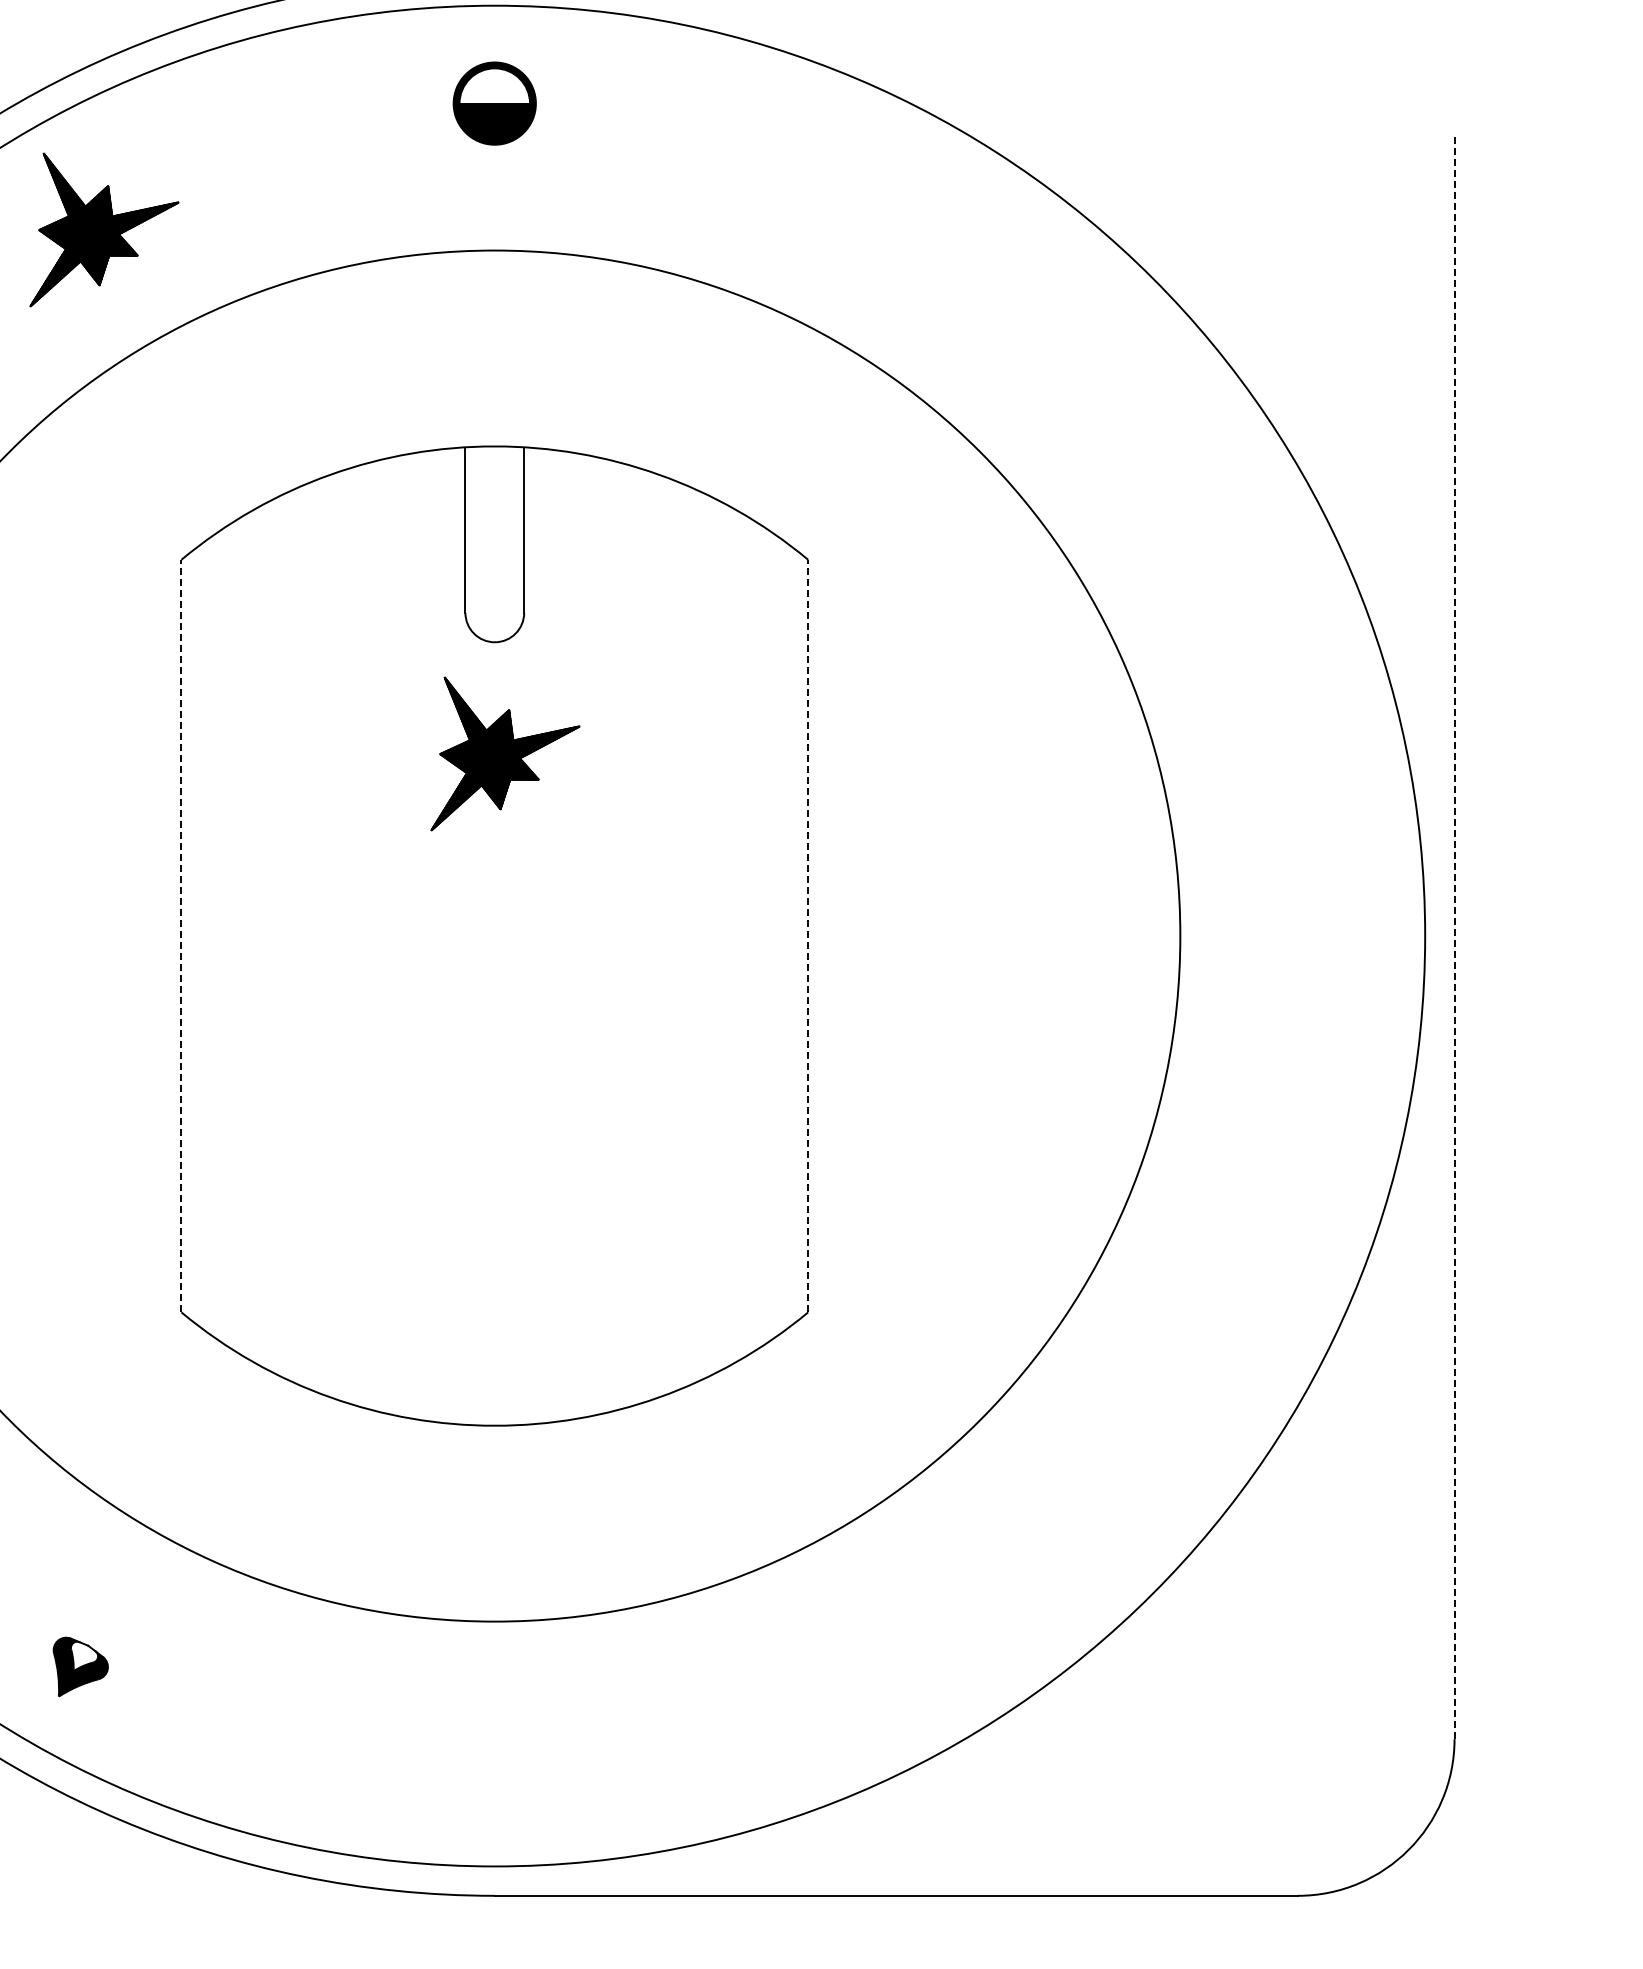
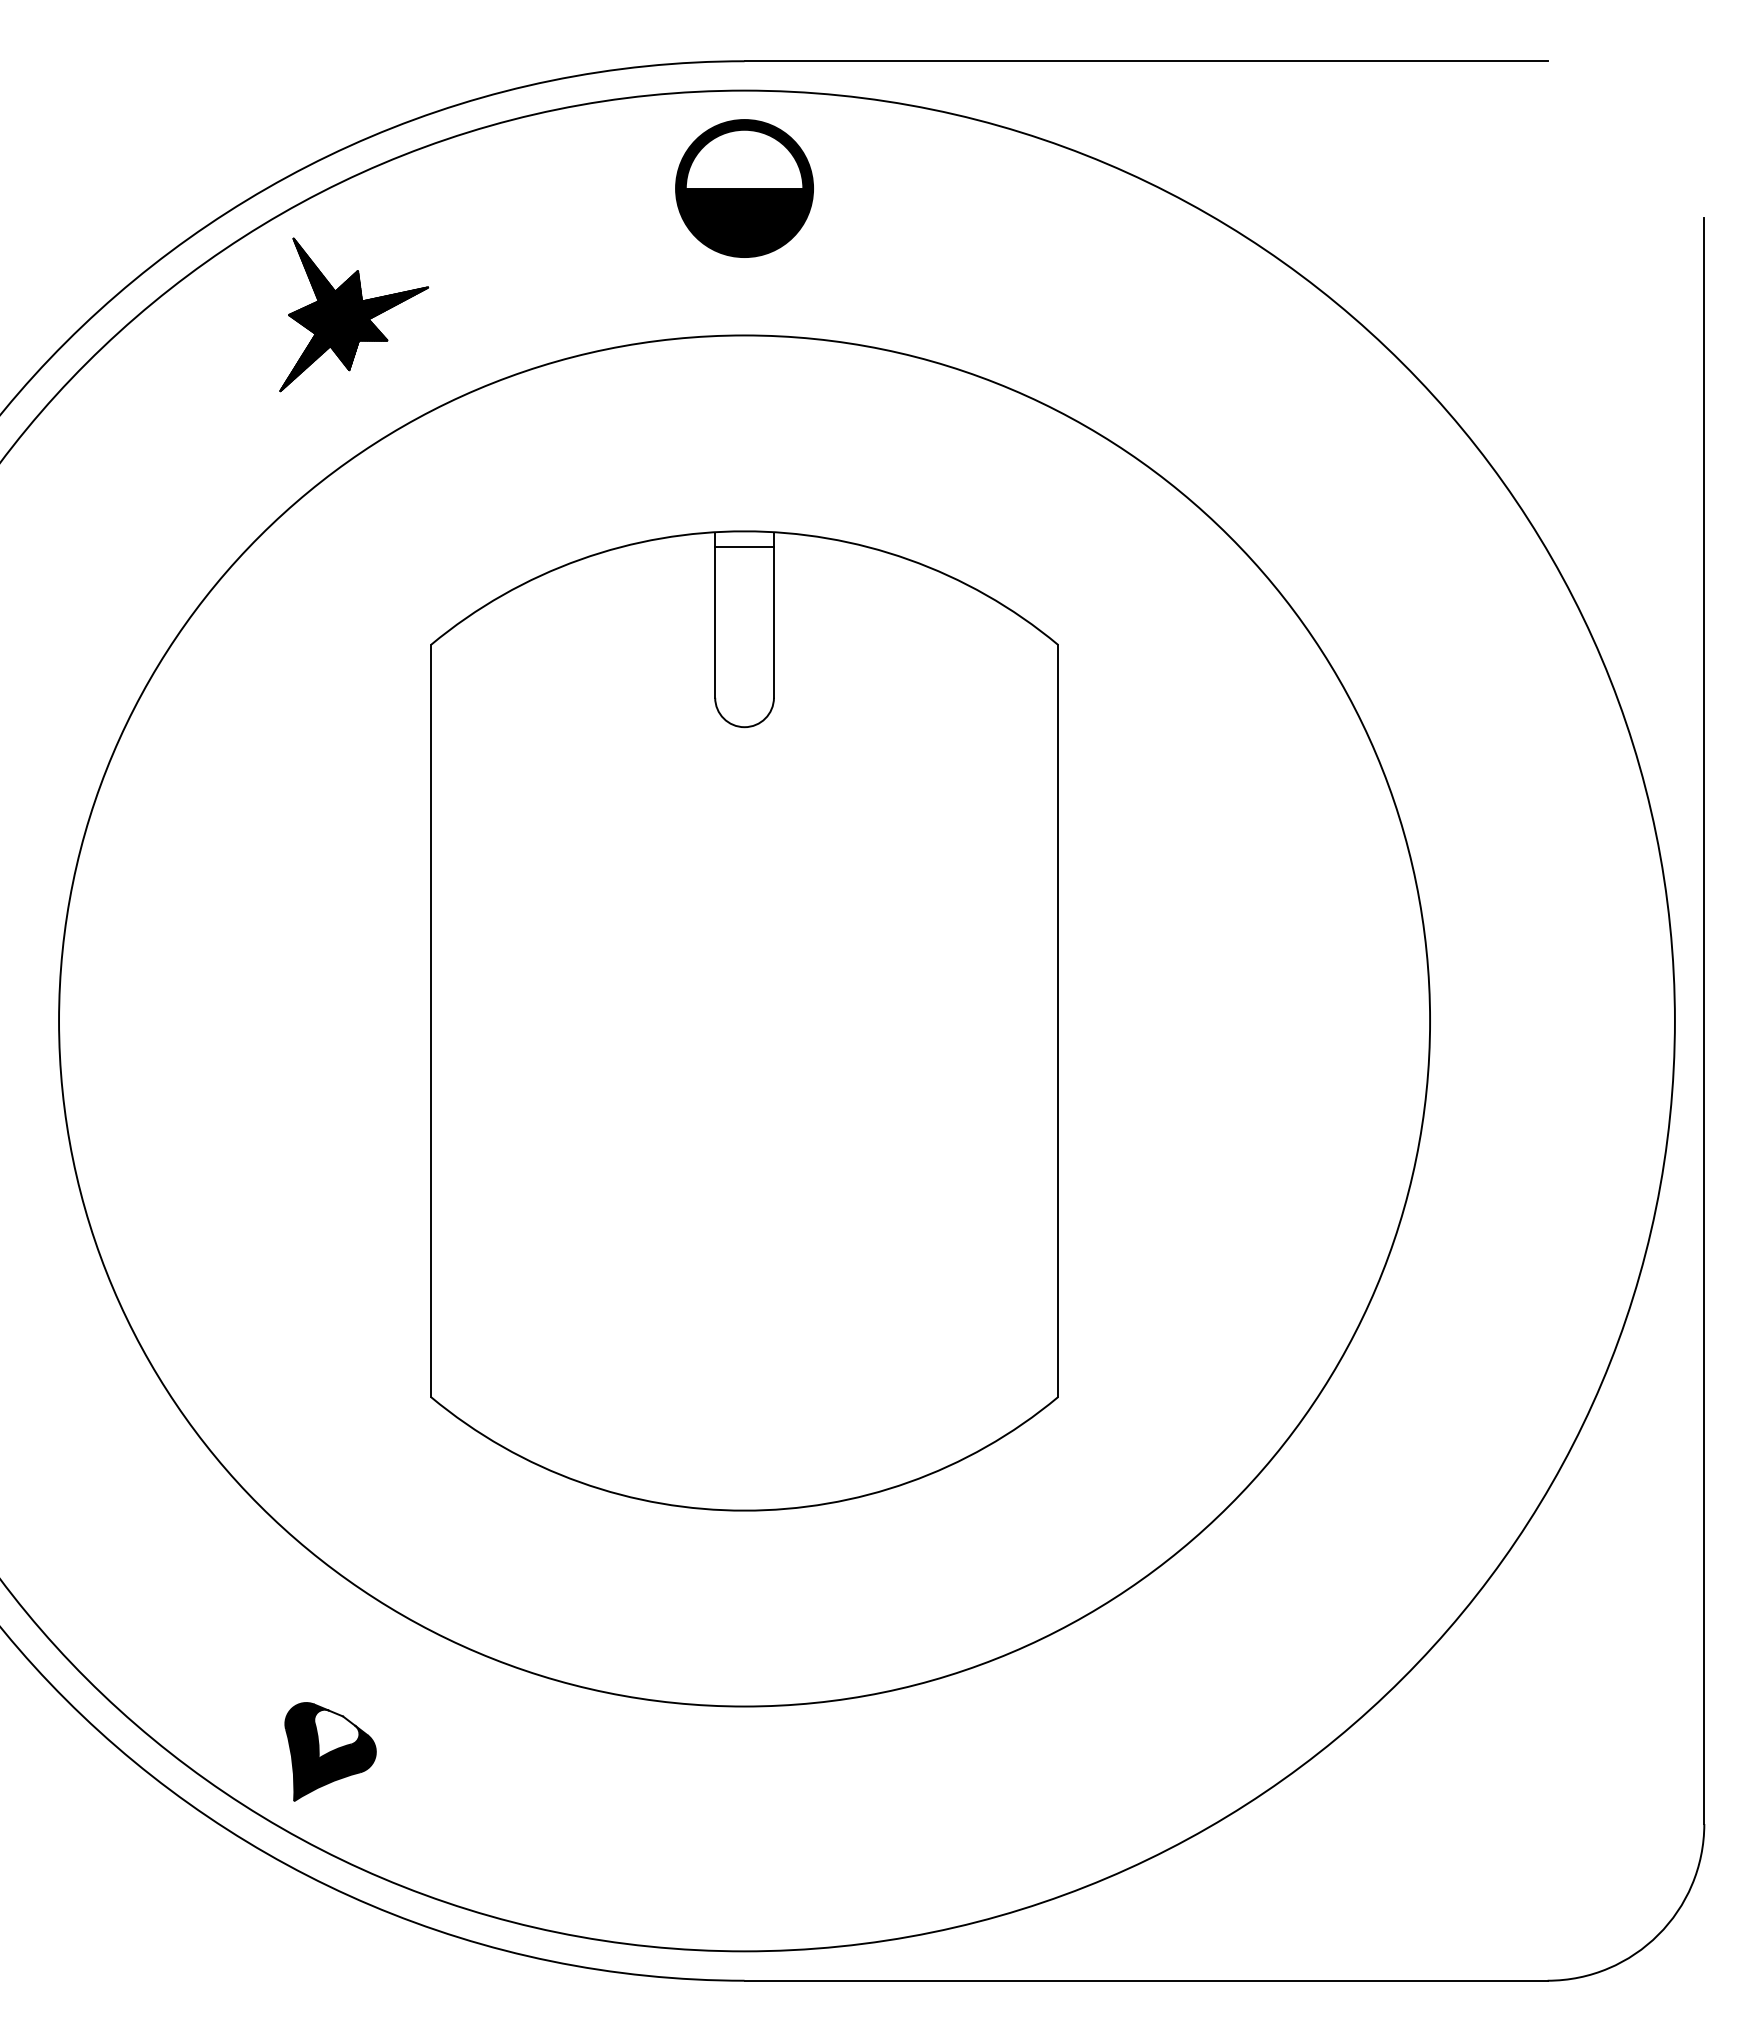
part: (494, 103) -> (744, 188), size x1.67
line: (494, 462) -> (744, 547), added
part: (505, 753) -> (755, 838), removed
line: (181, 935) -> (431, 1020), dashed -> solid
line: (807, 935) -> (1057, 1020), dashed -> solid
line: (1454, 935) -> (1704, 1020), dashed -> solid
part: (80, 1666) -> (330, 1751), size x1.67

